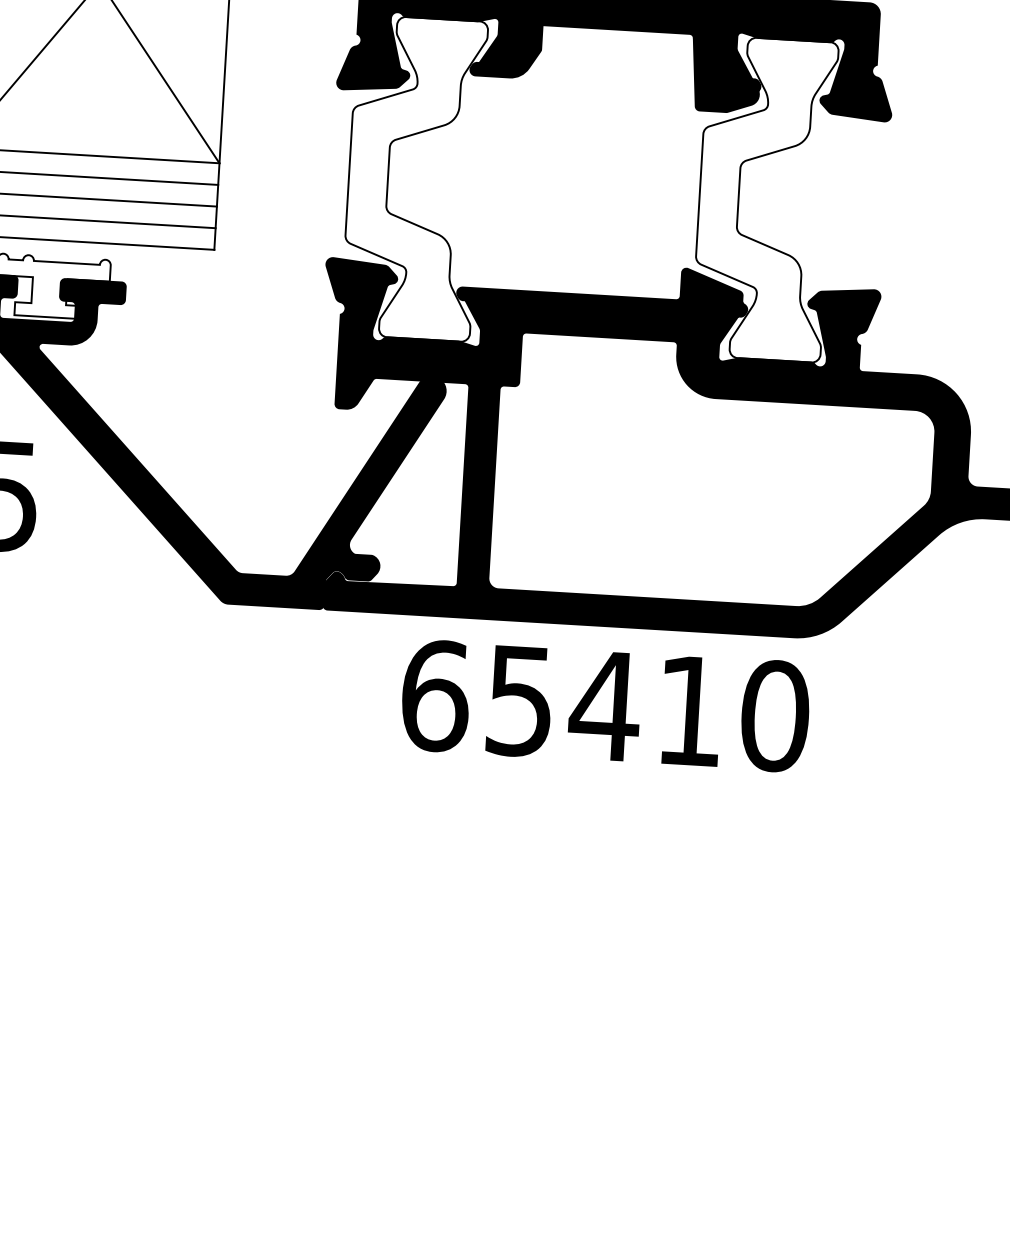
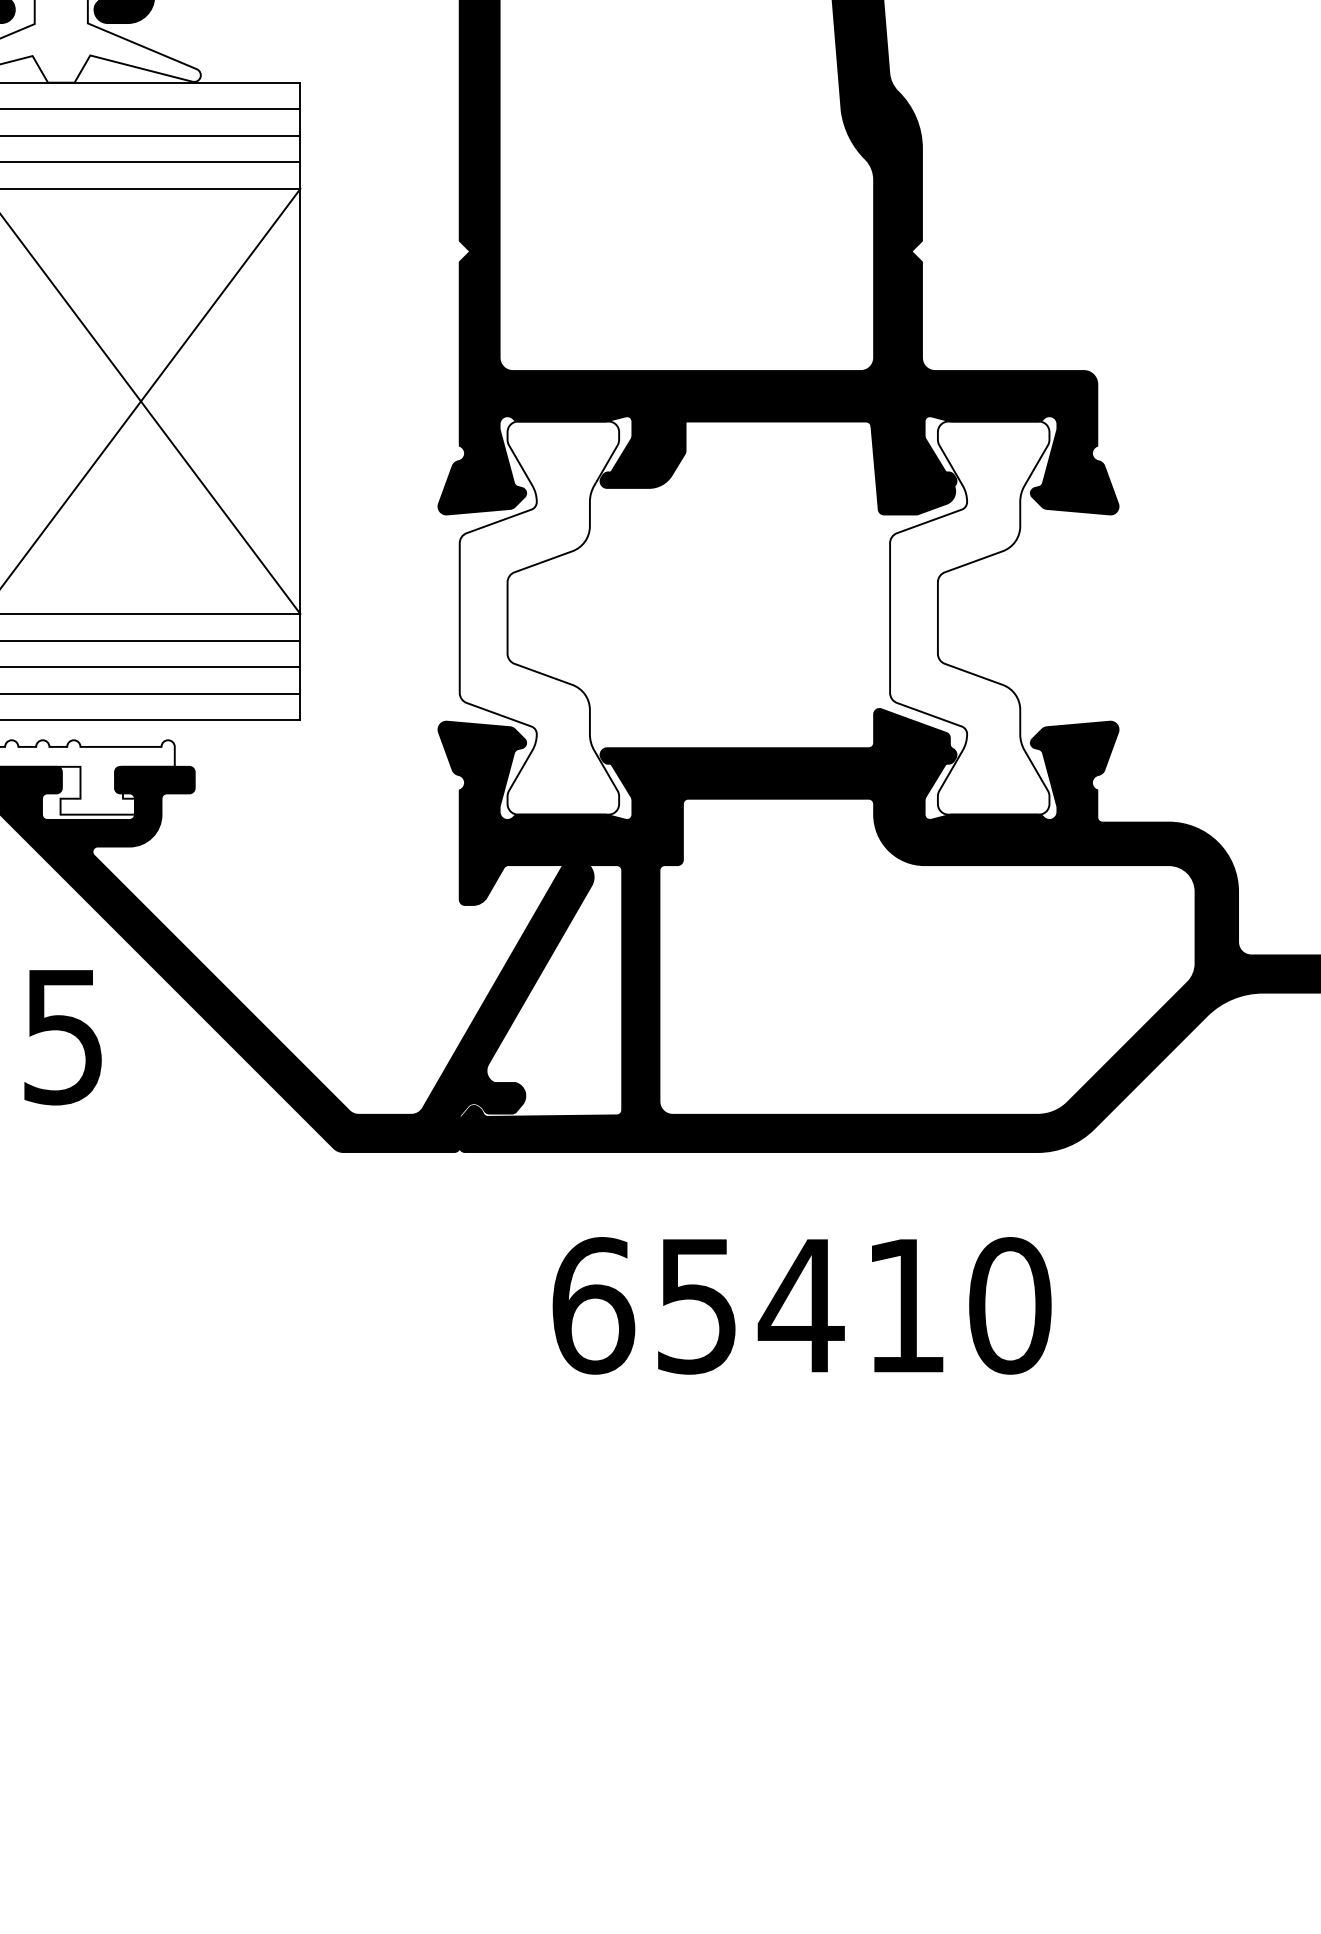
text: (605, 705) -> (801, 1305), moved

